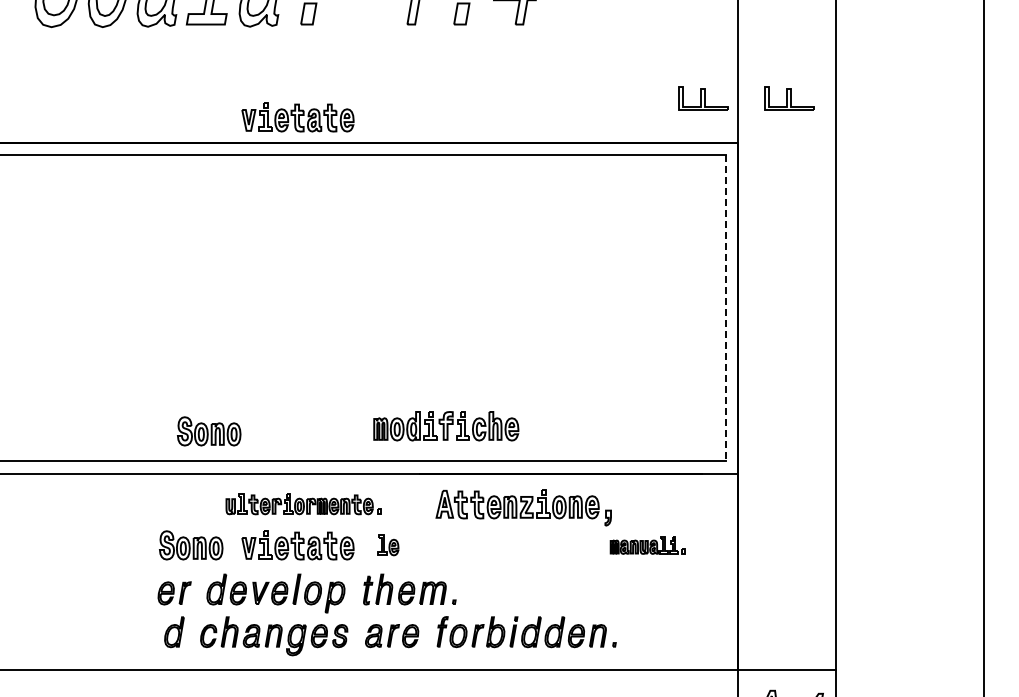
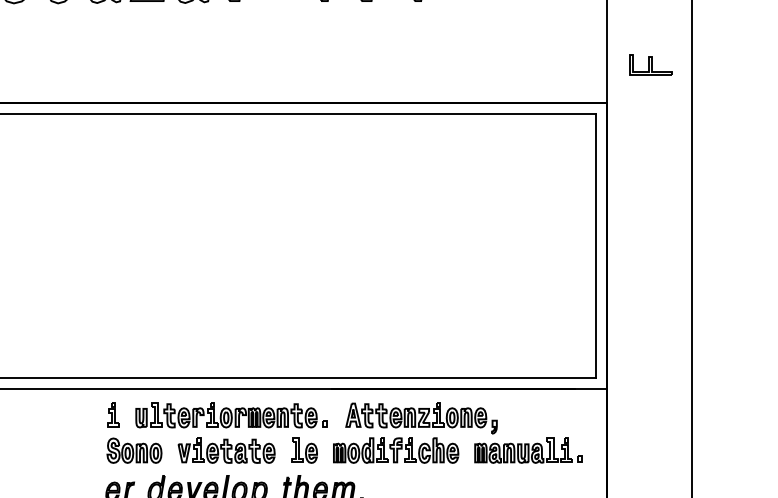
part: (703, 98) -> (576, 64), removed
part: (297, 117) -> (226, 81), removed
line: (726, 308) -> (596, 246), dashed -> solid
part: (446, 426) -> (396, 450), moved
part: (209, 431) -> (150, 352), removed
part: (166, 503) -> (113, 414), added
part: (303, 504) -> (231, 415), size x1.43
part: (388, 545) -> (304, 450), size x1.43
part: (647, 545) -> (528, 450), size x1.67

